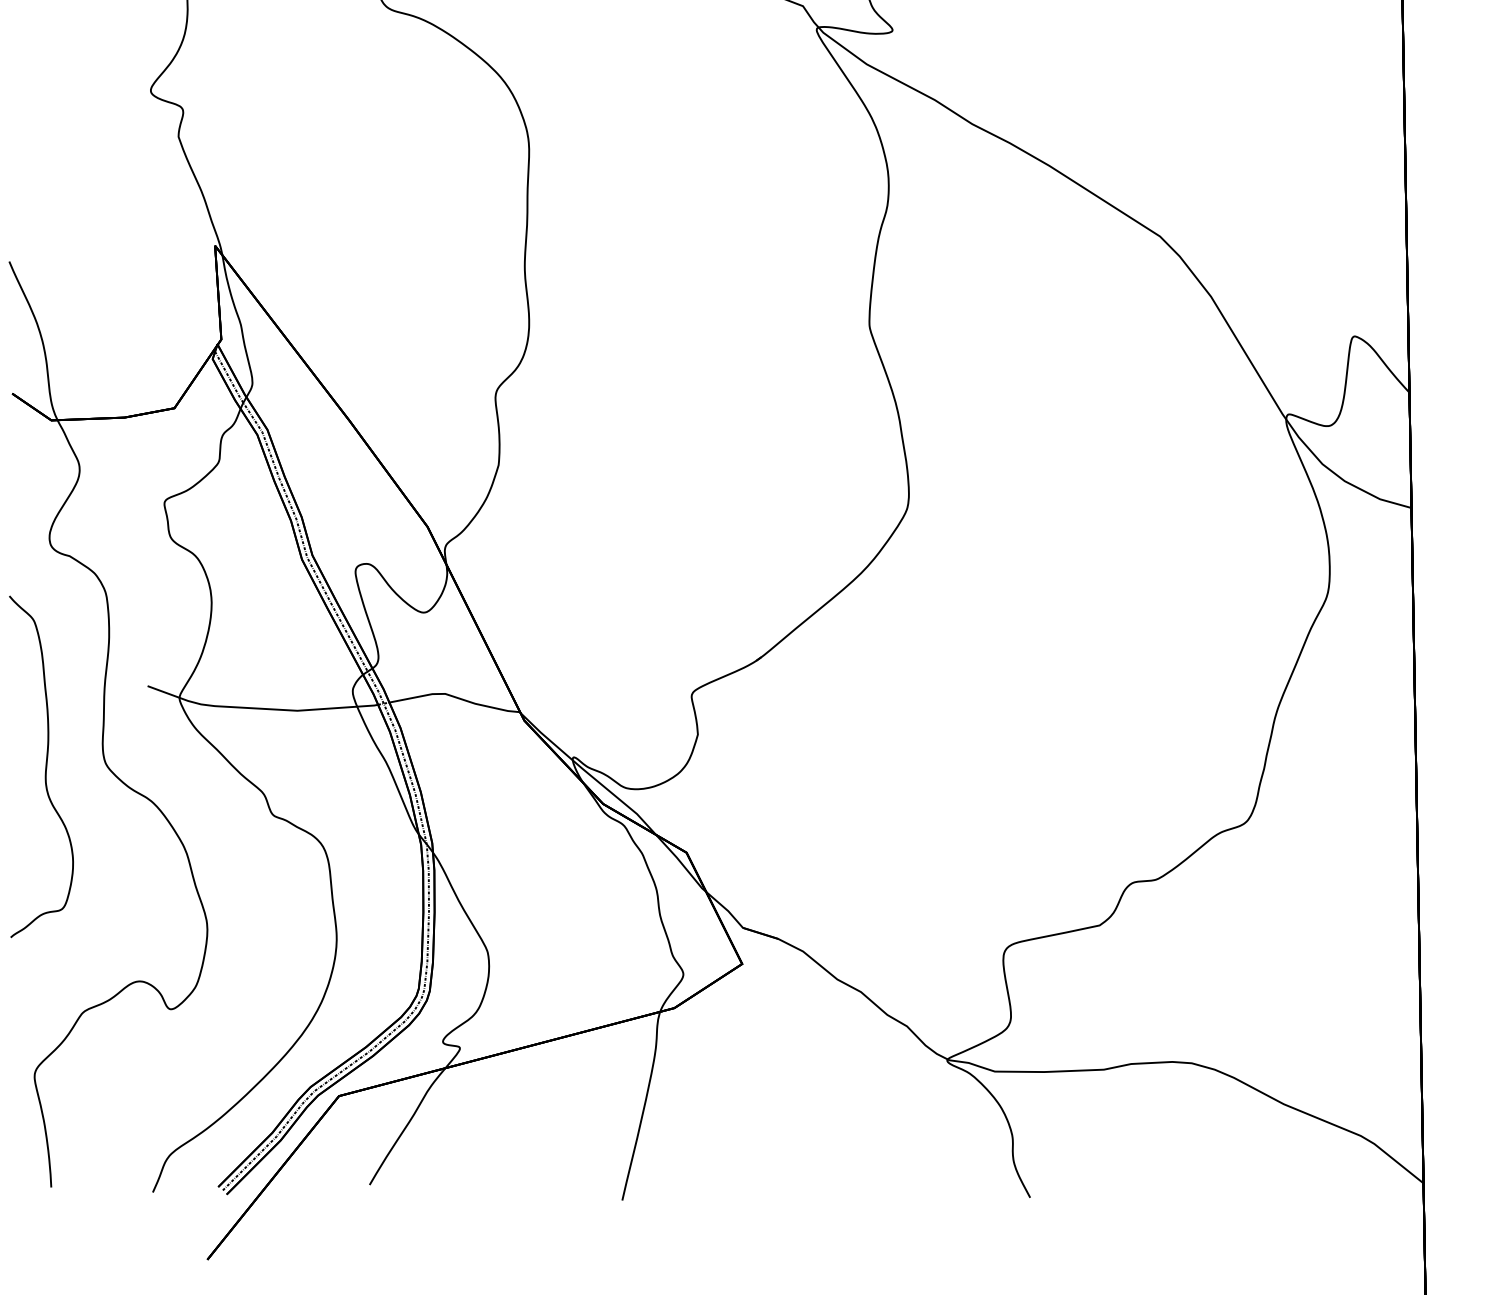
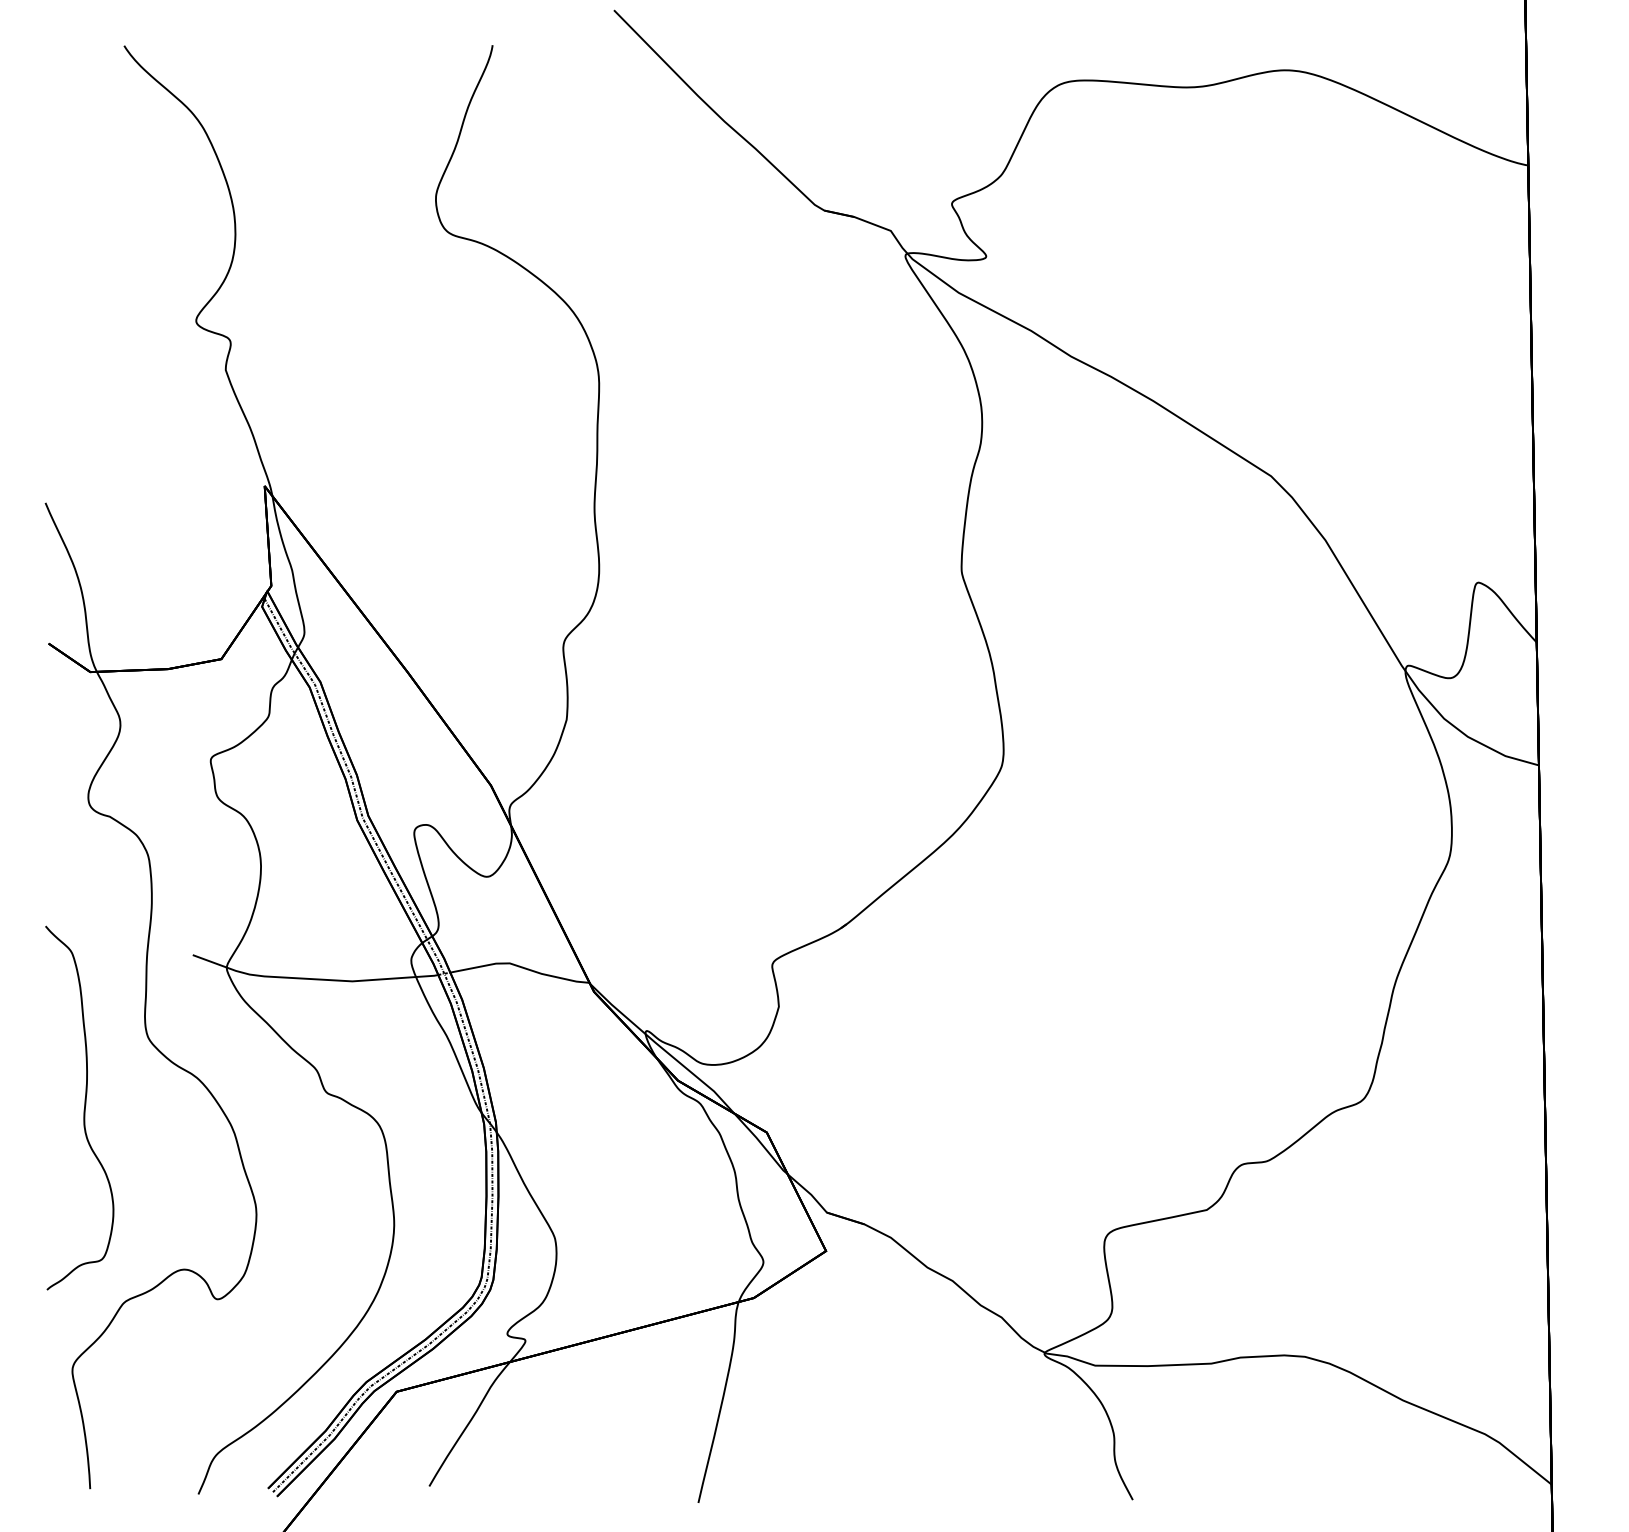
curve: (44, 768) -> (83, 1109), moved

